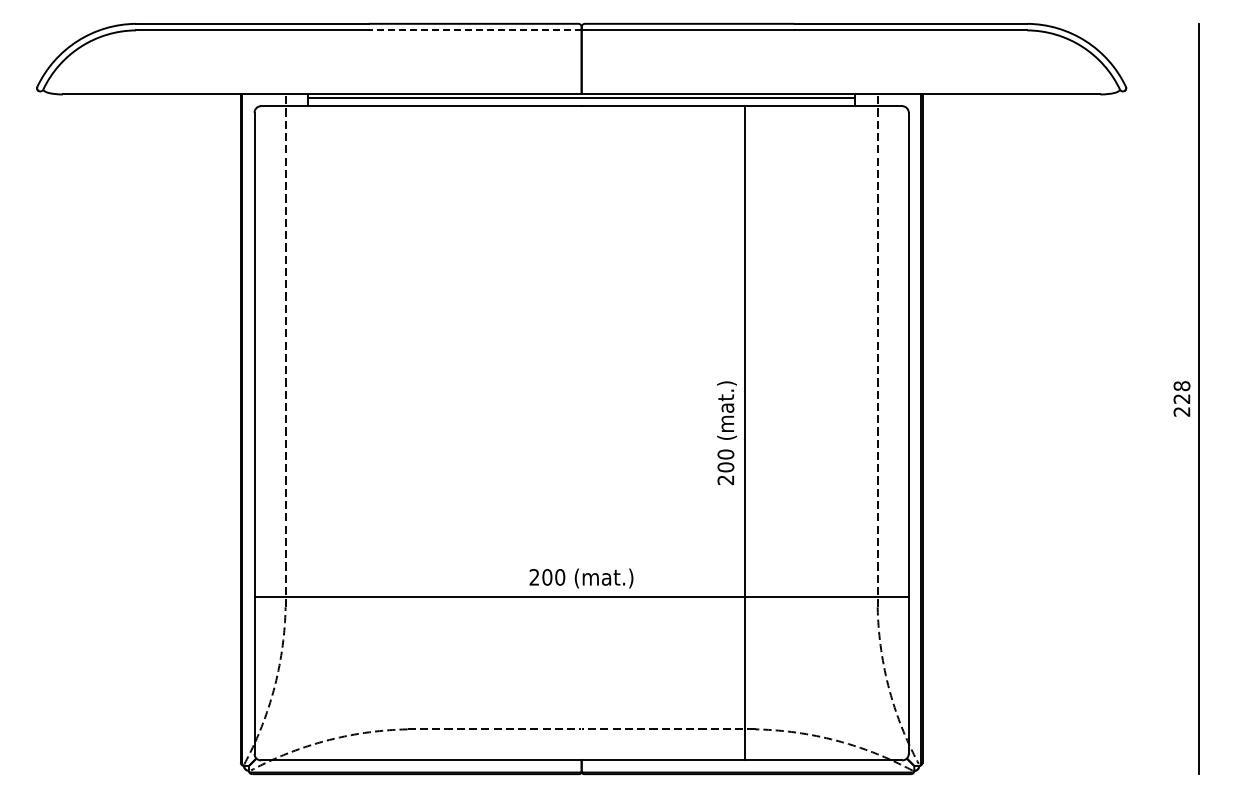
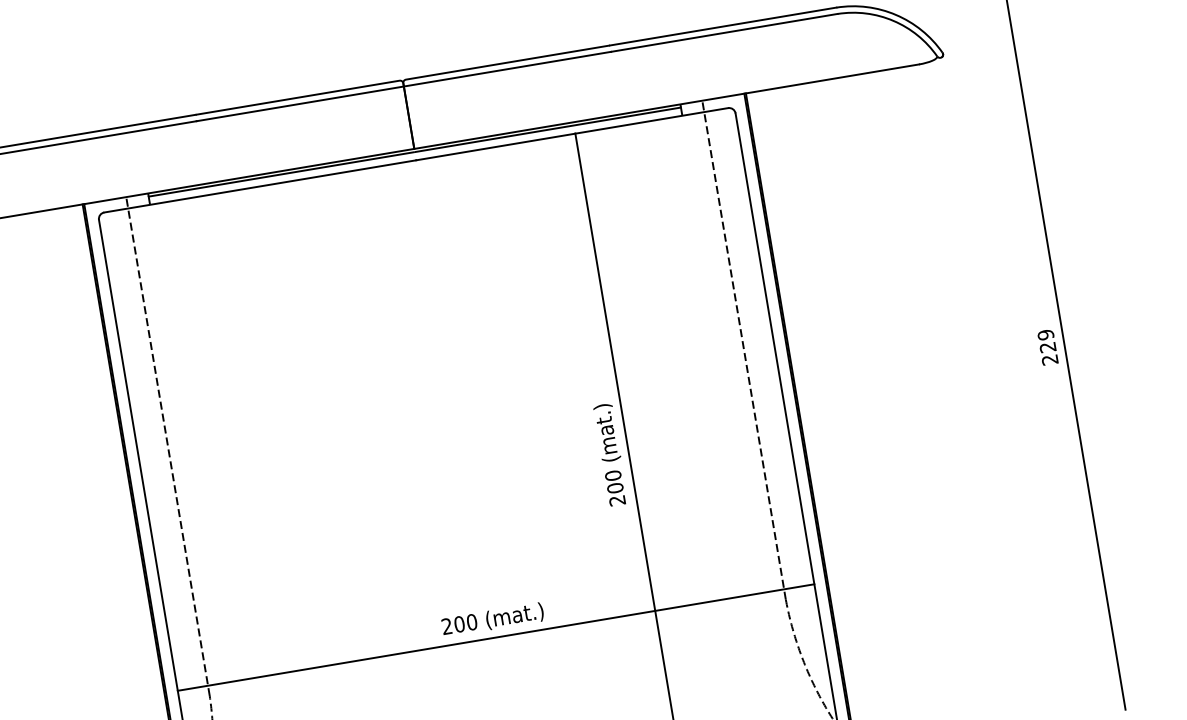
line: (474, 30) -> (299, 104), dashed -> solid
text: (1181, 386) -> (1045, 335), 228 -> 229

